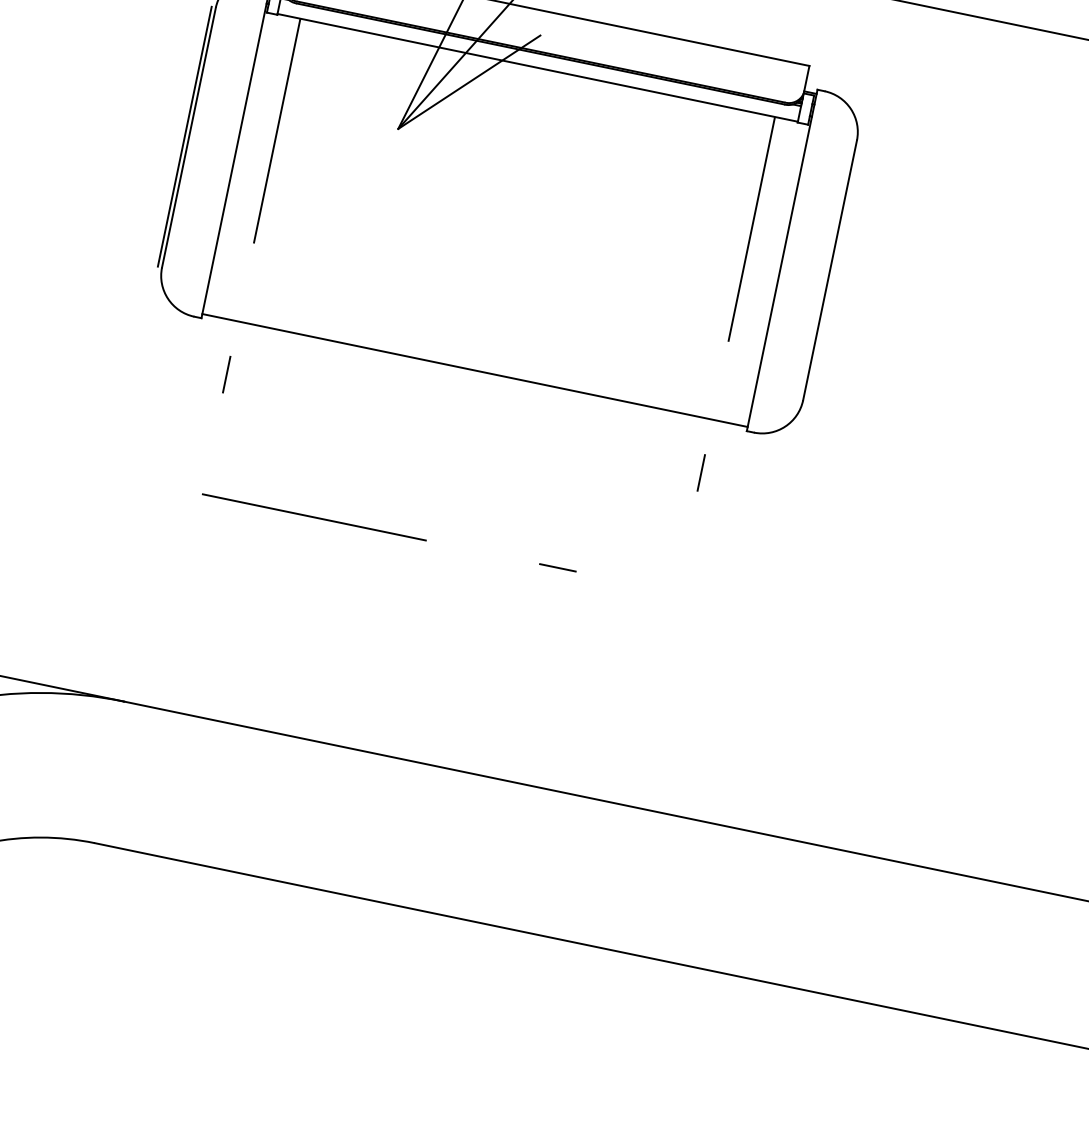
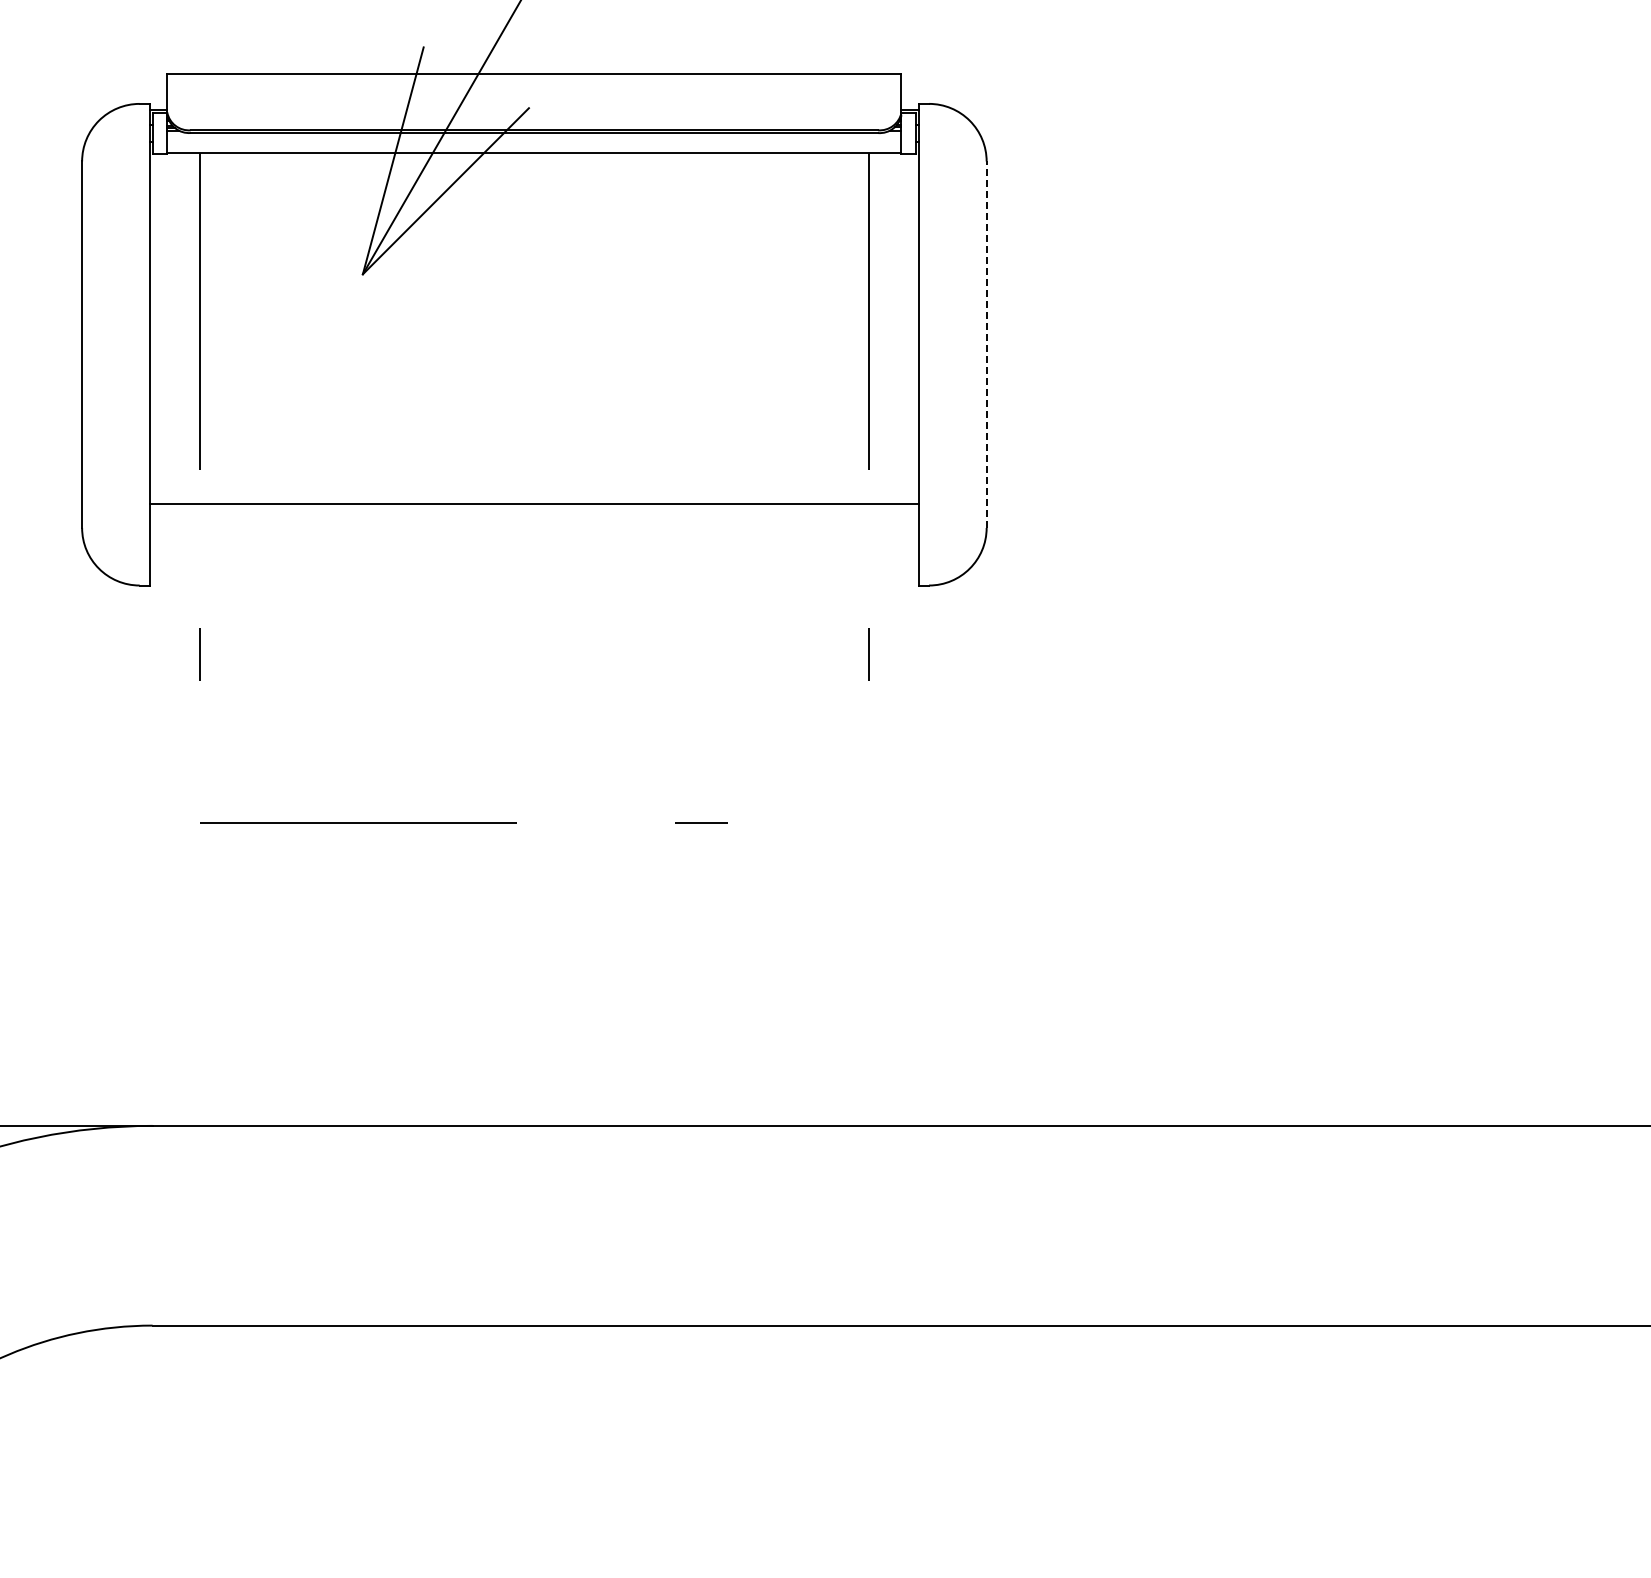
line: (185, 136) -> (76, 344), removed
line: (829, 270) -> (986, 344), solid -> dashed
line: (475, 370) -> (534, 503), moved

